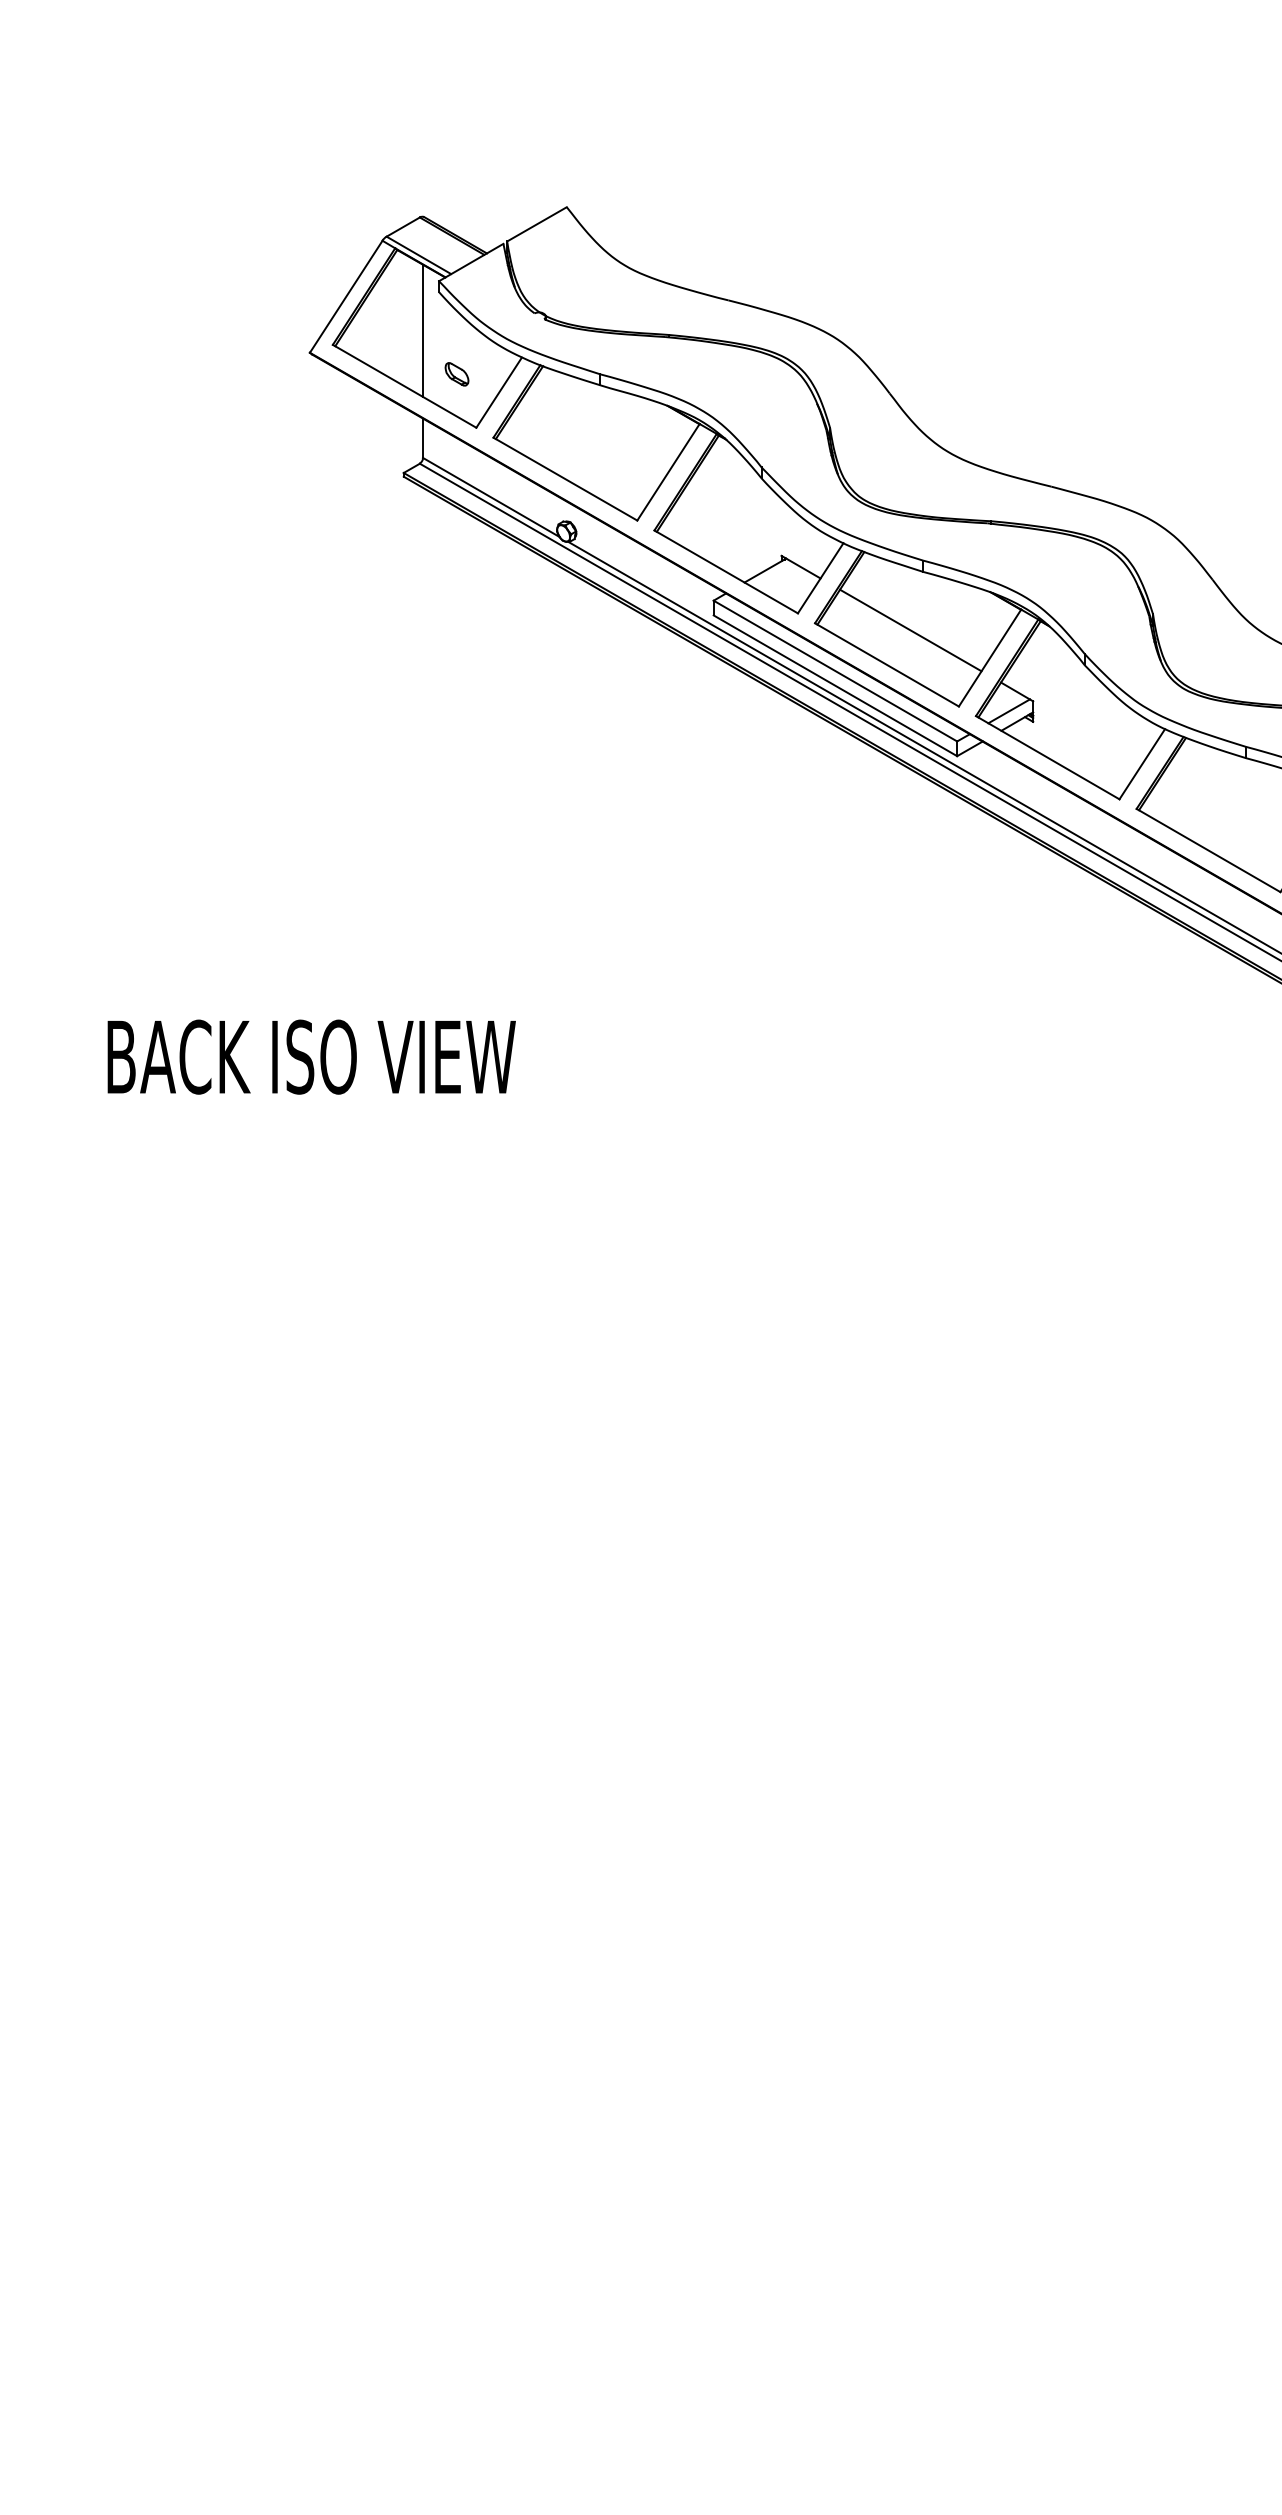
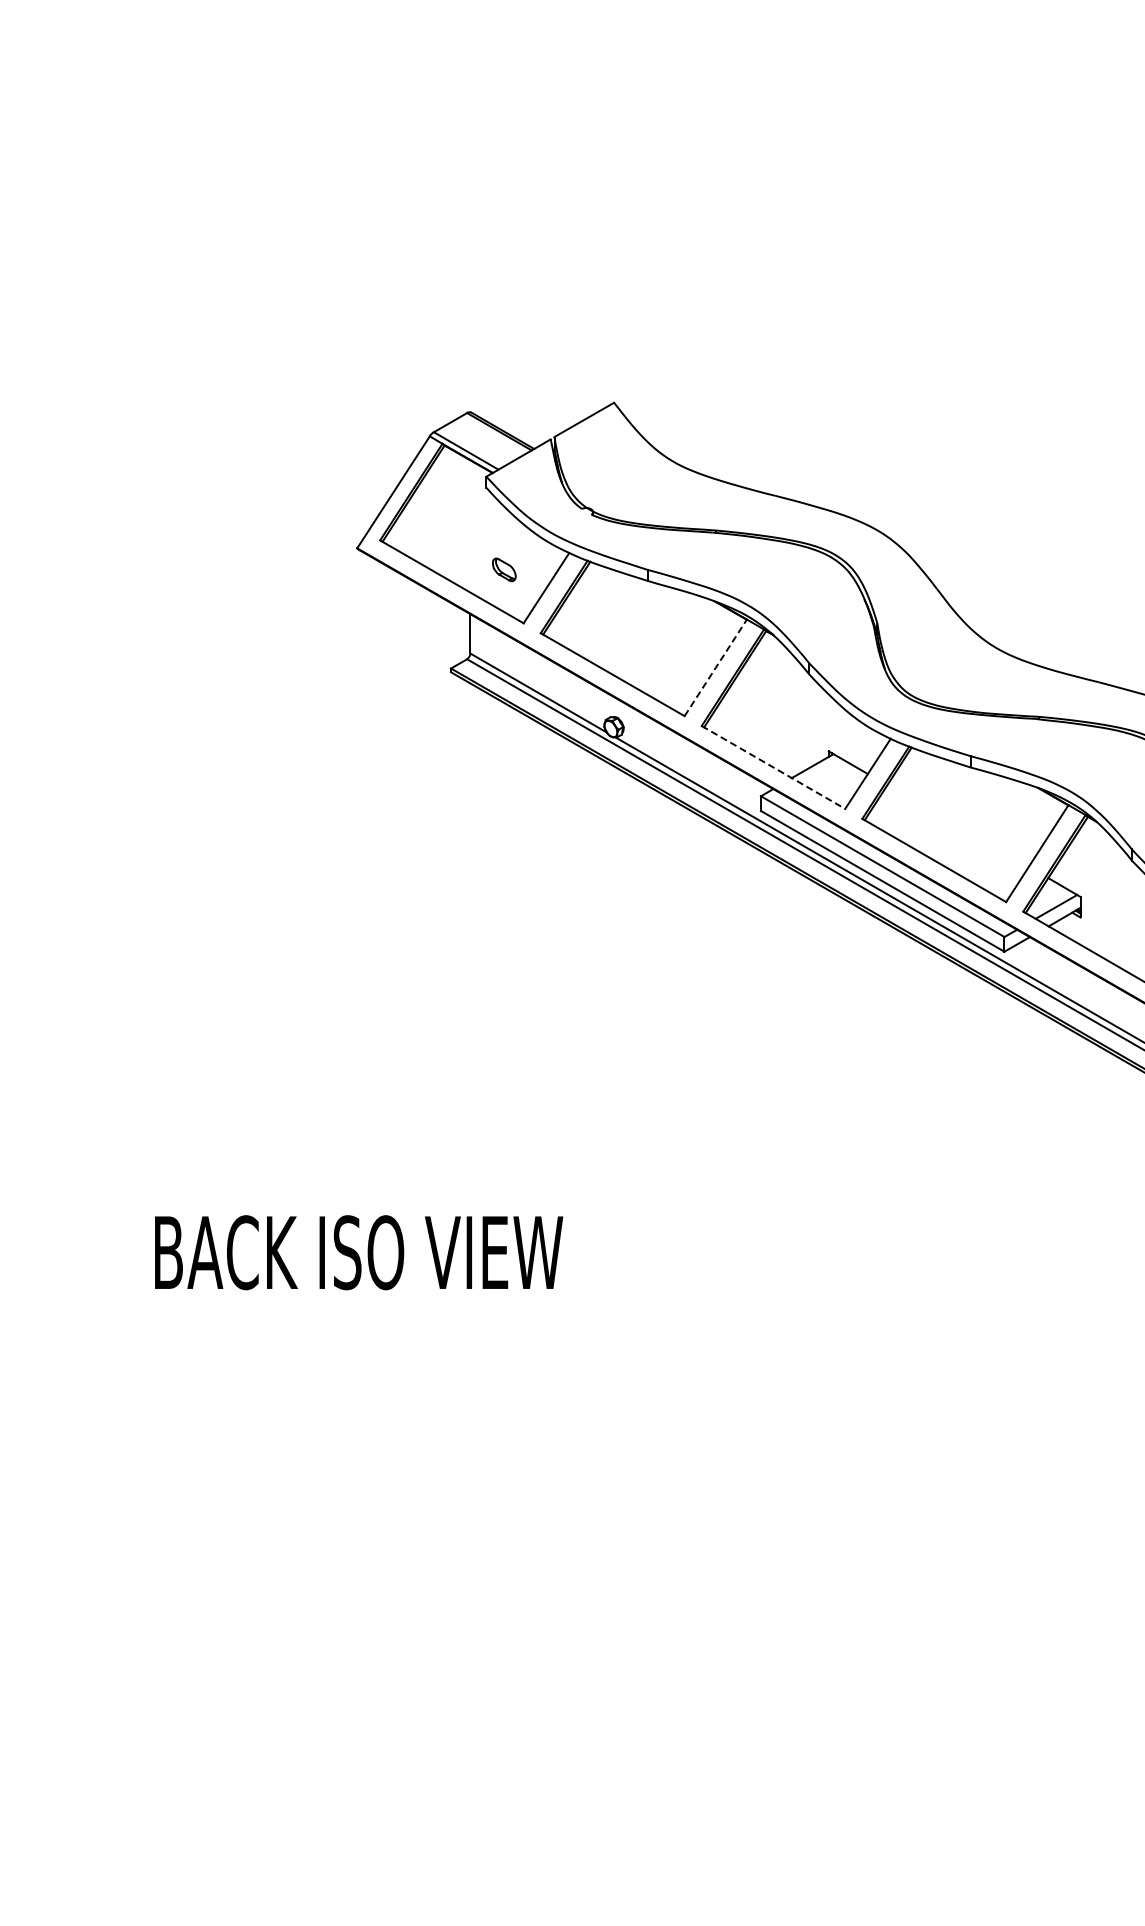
line: (422, 330) -> (469, 526), removed
line: (668, 471) -> (715, 667), solid -> dashed
line: (726, 571) -> (773, 767), solid -> dashed
line: (910, 630) -> (957, 826), removed

